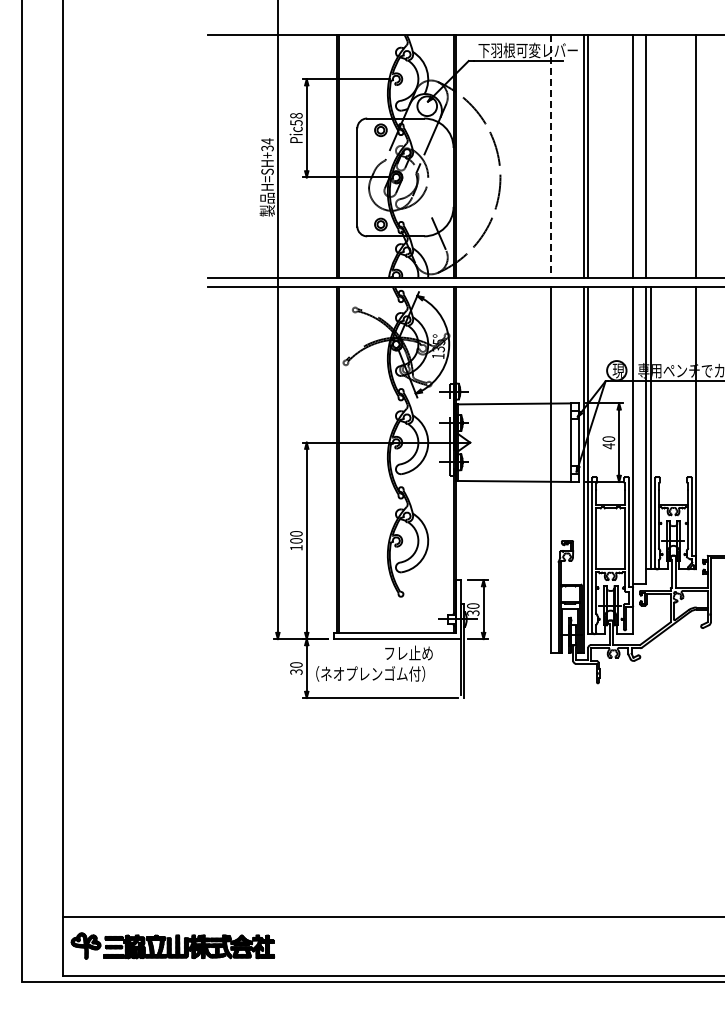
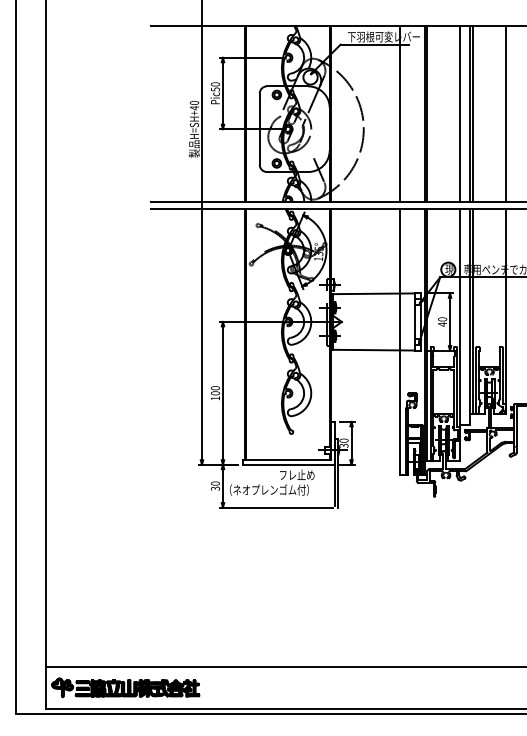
text: (296, 115) -> (215, 84), Pic58 -> Pic50
text: (267, 144) -> (194, 105), H=SH+34 -> H=SH+40
line: (550, 156) -> (400, 113), dashed -> solid
line: (650, 156) -> (472, 113), added

